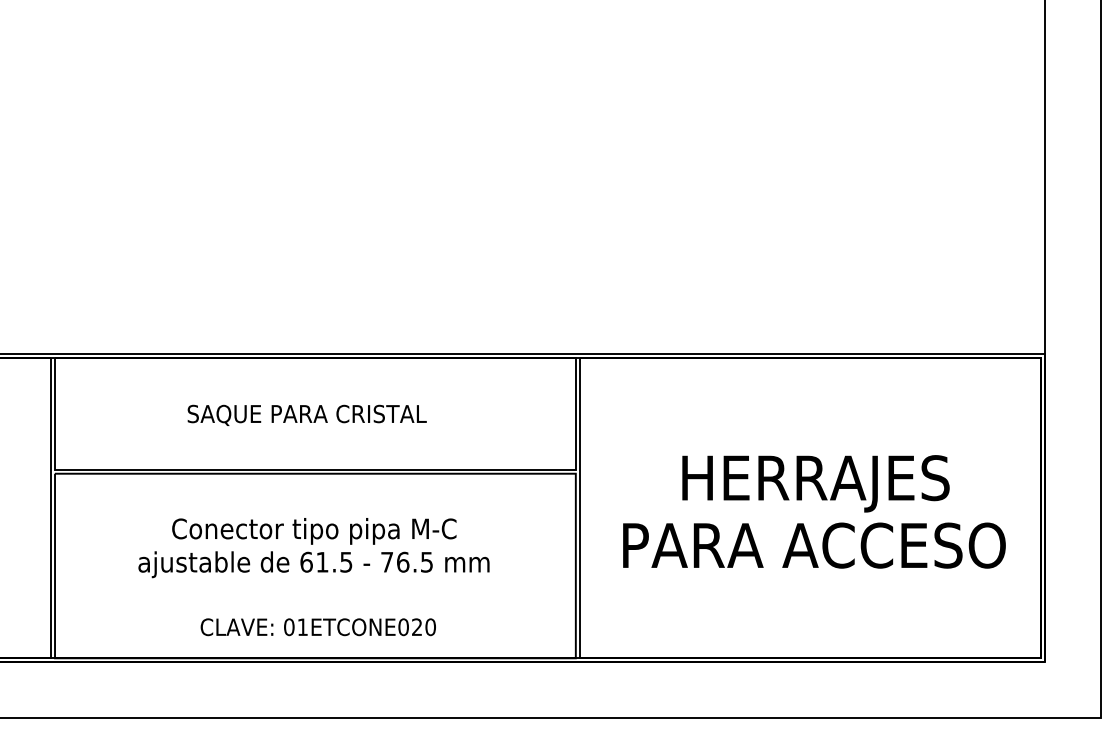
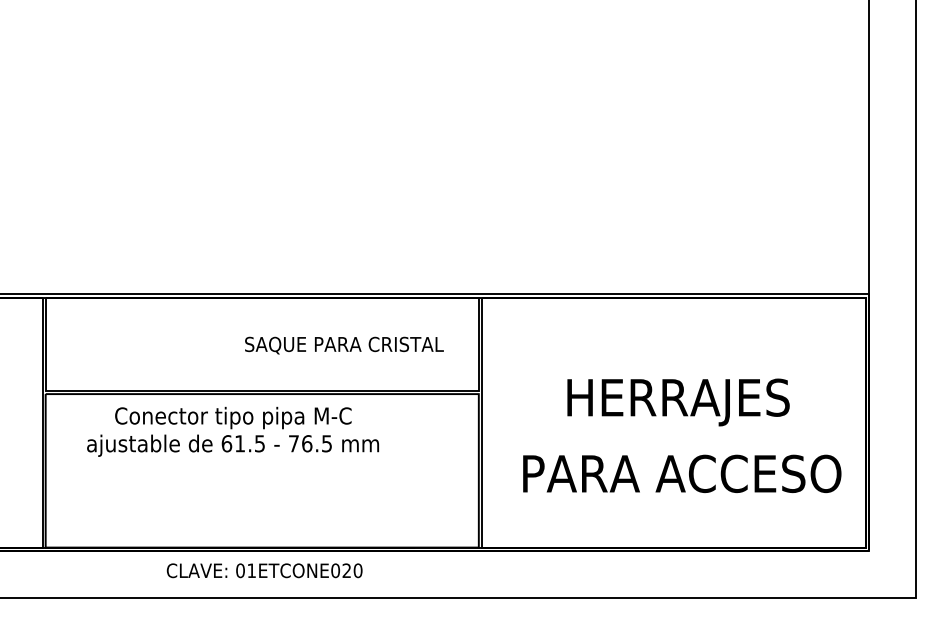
text: (307, 415) -> (344, 345), moved
text: (814, 545) -> (682, 473), moved
text: (313, 547) -> (232, 431), moved
text: (318, 626) -> (264, 570), moved

